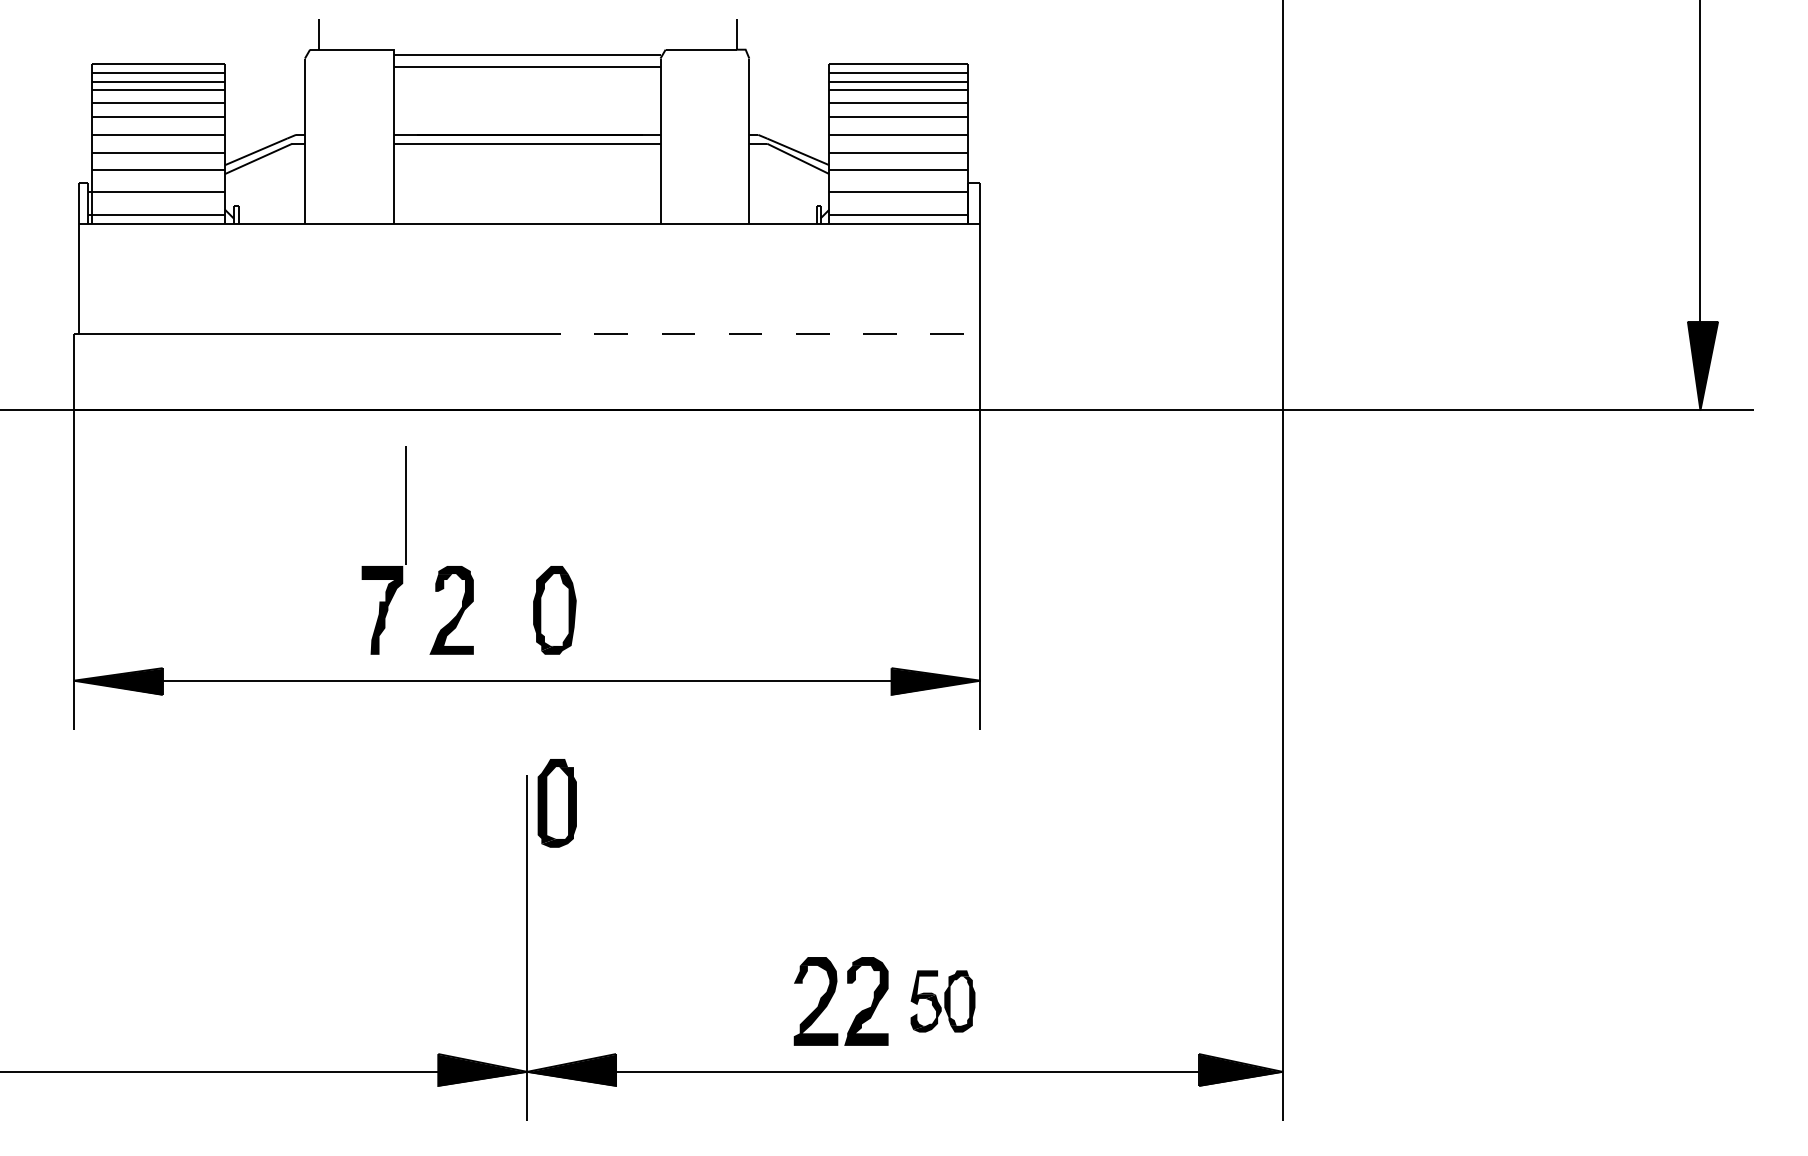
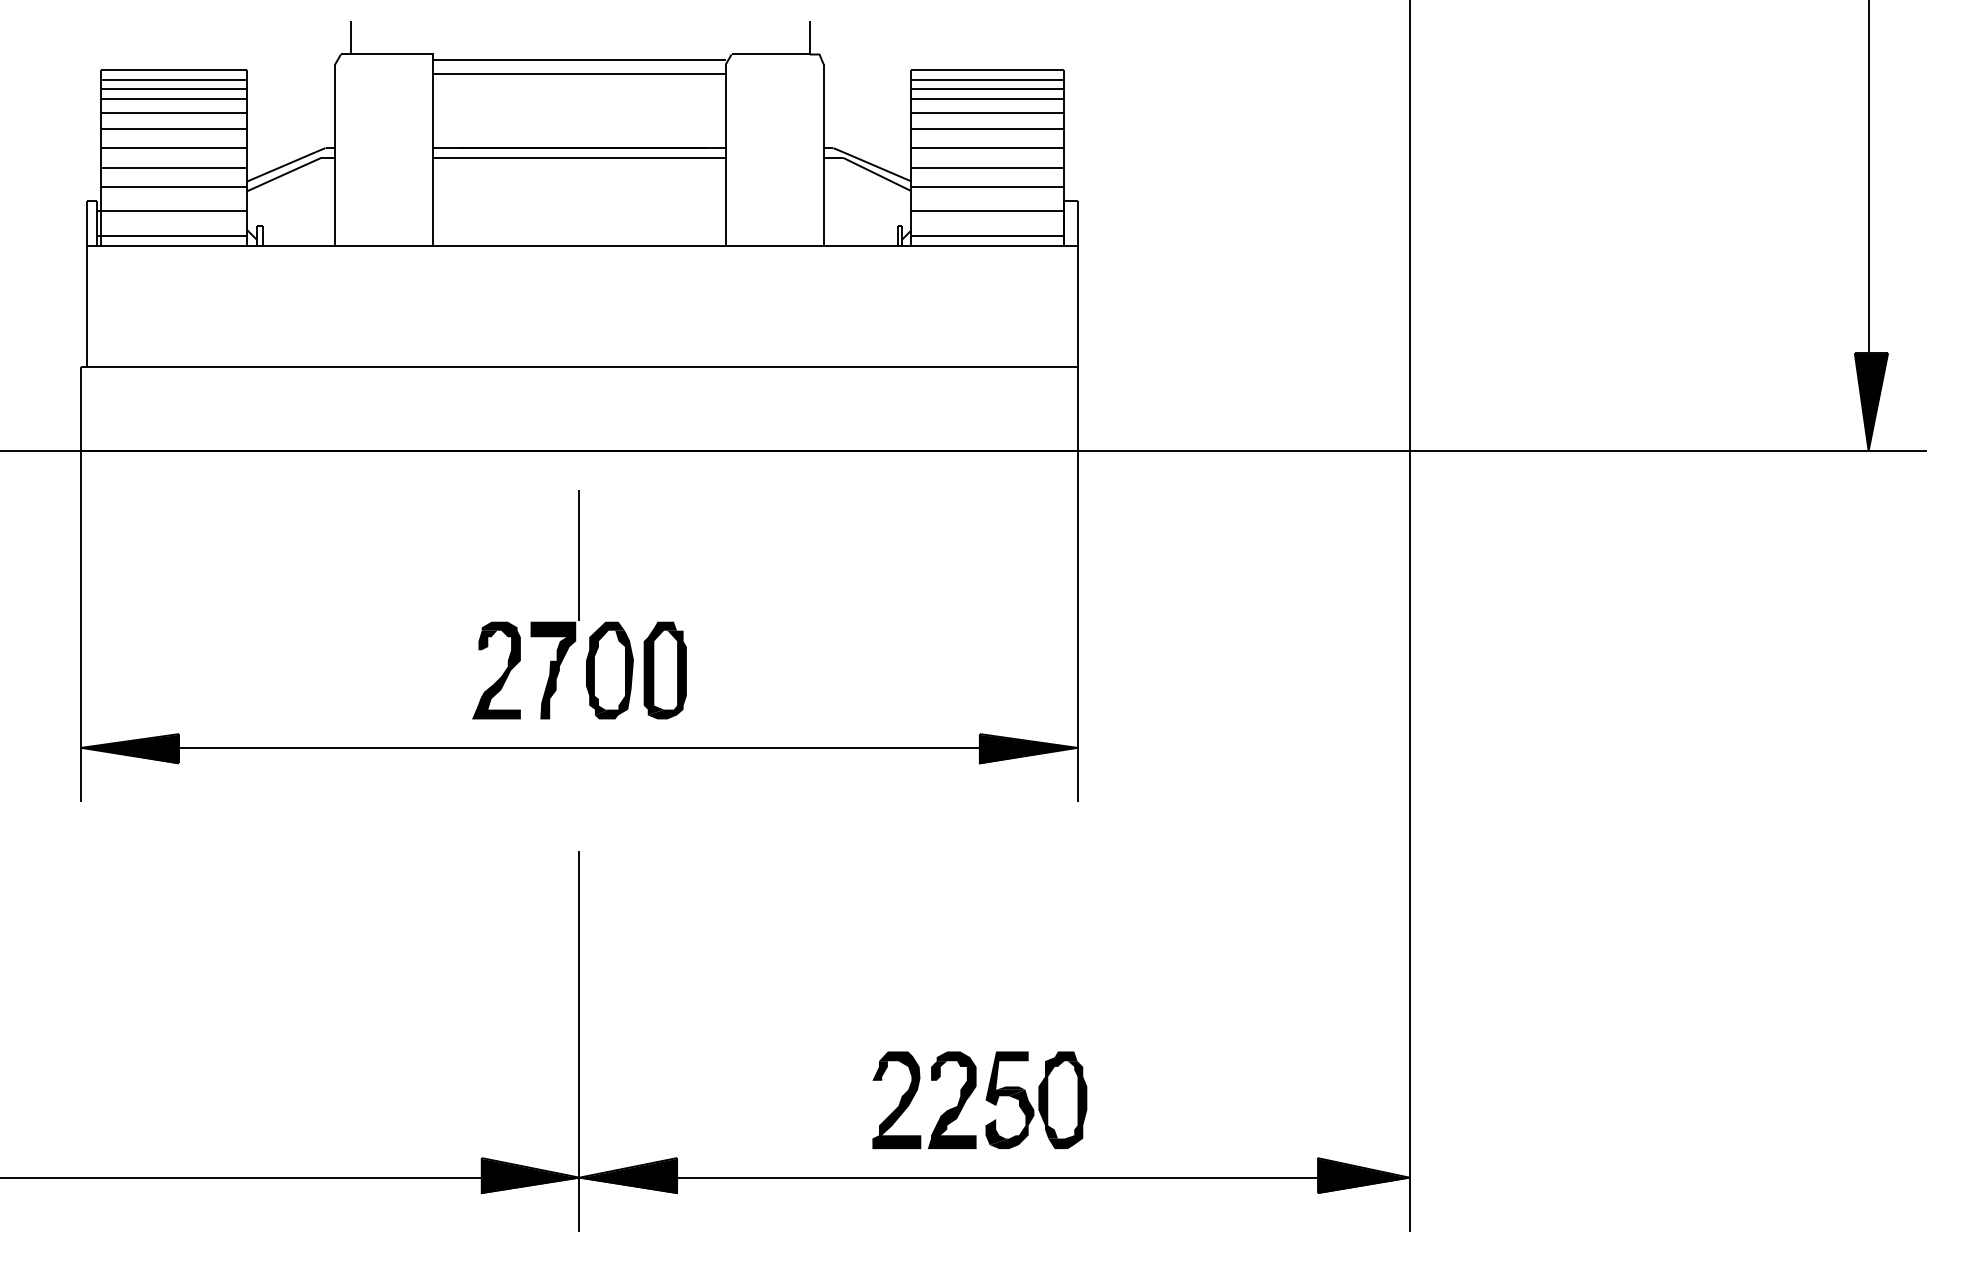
line: (753, 334) -> (828, 367), dashed -> solid
part: (383, 566) -> (554, 622), moved
part: (556, 803) -> (664, 670), moved
part: (942, 1001) -> (1035, 1100), size x1.43

